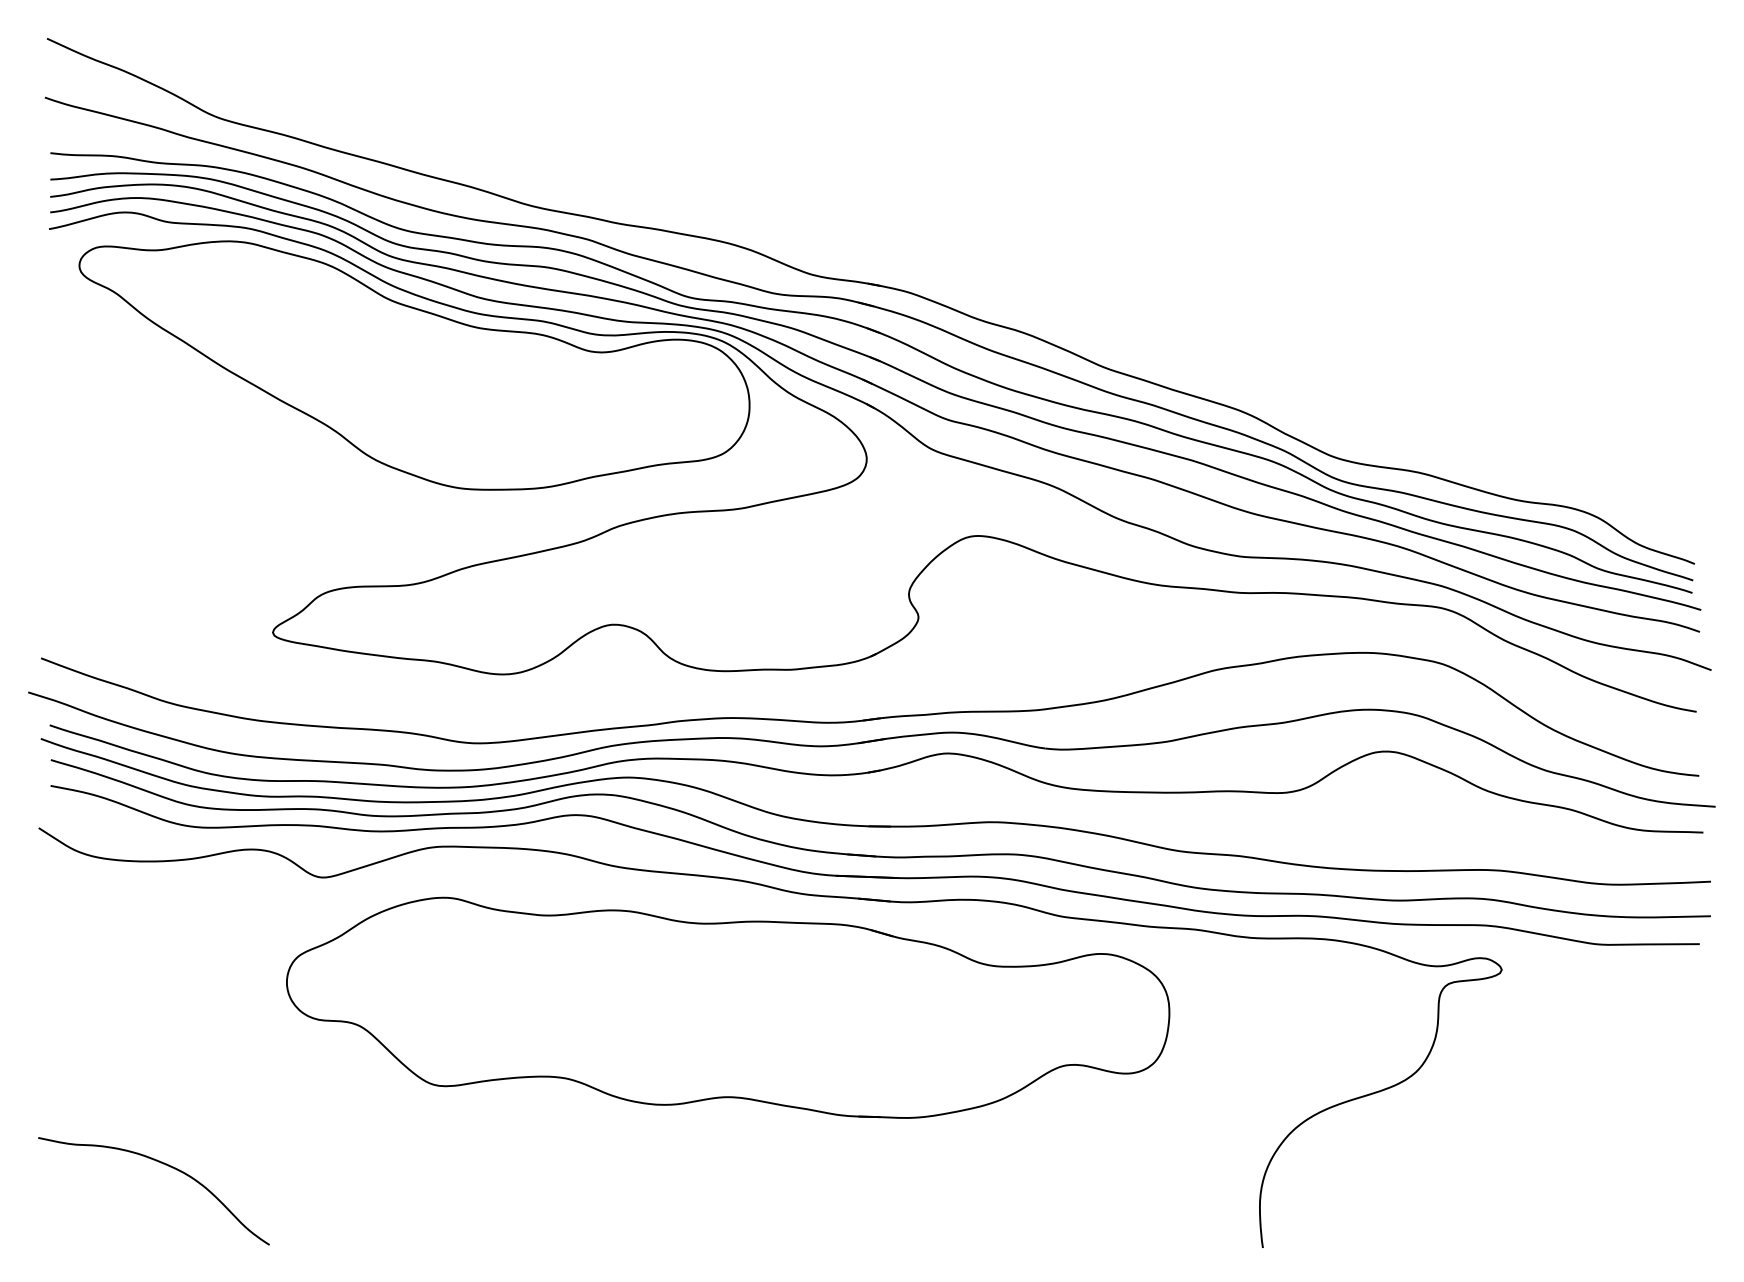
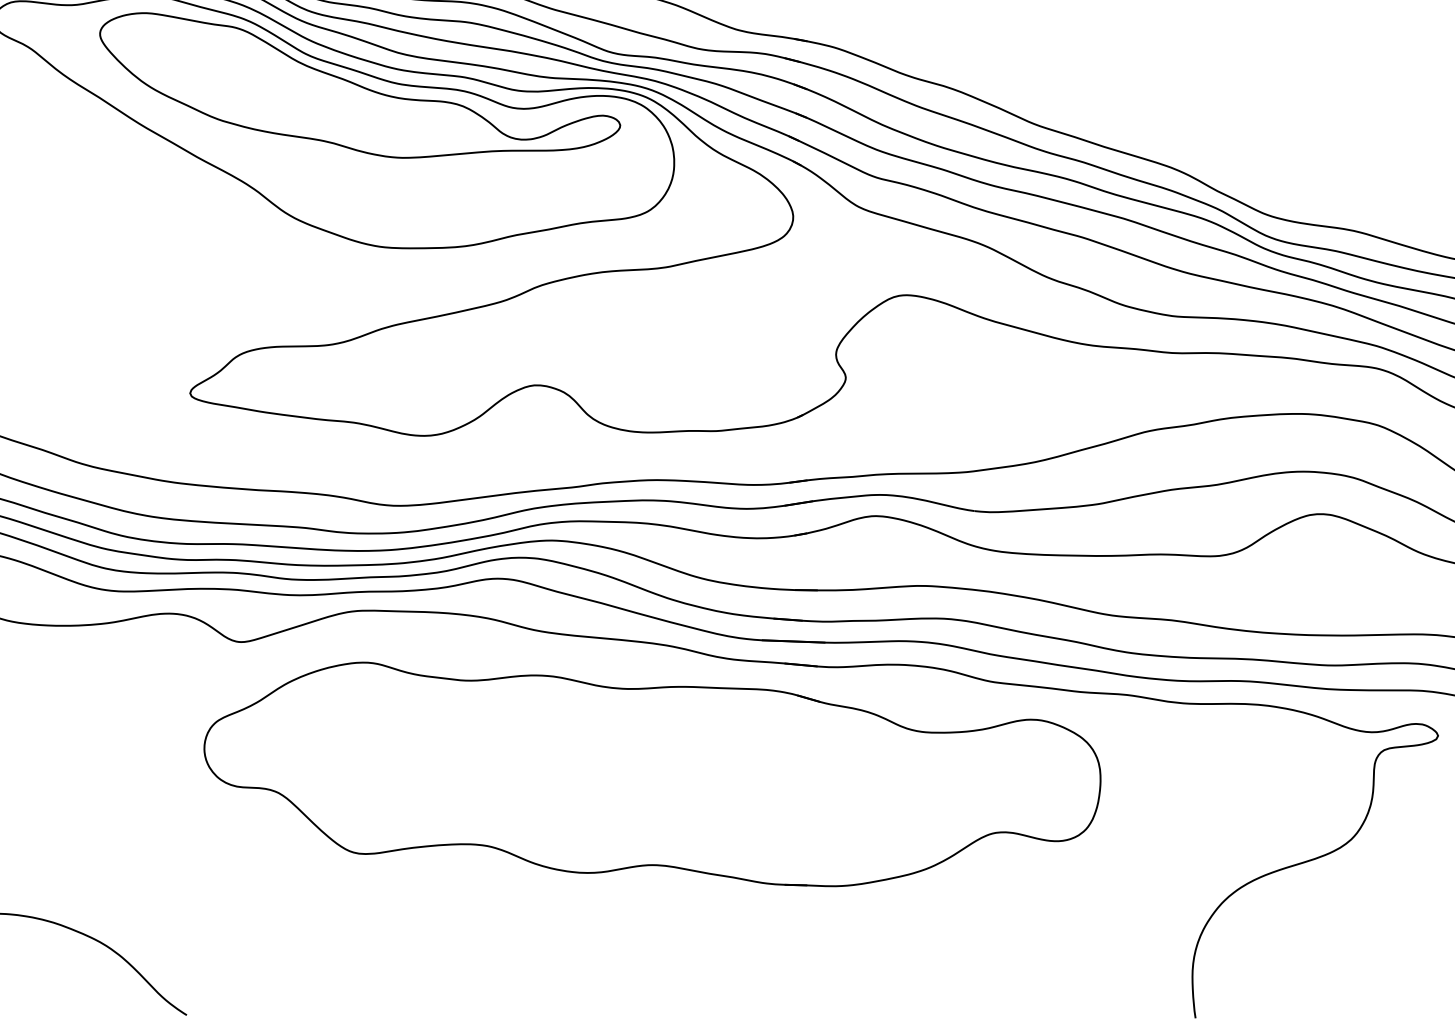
part: (440, 329) -> (360, 85), added

